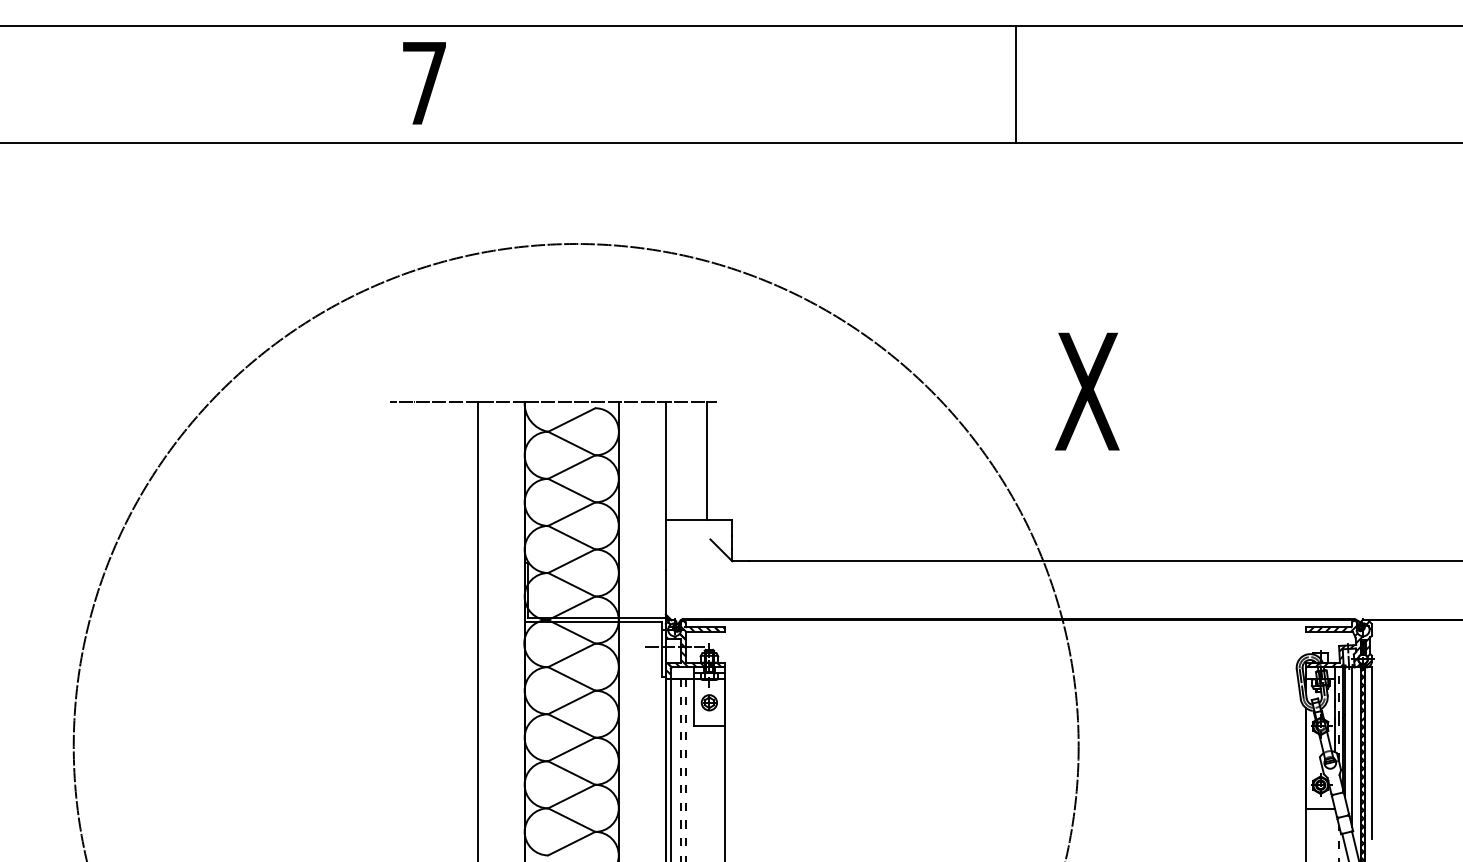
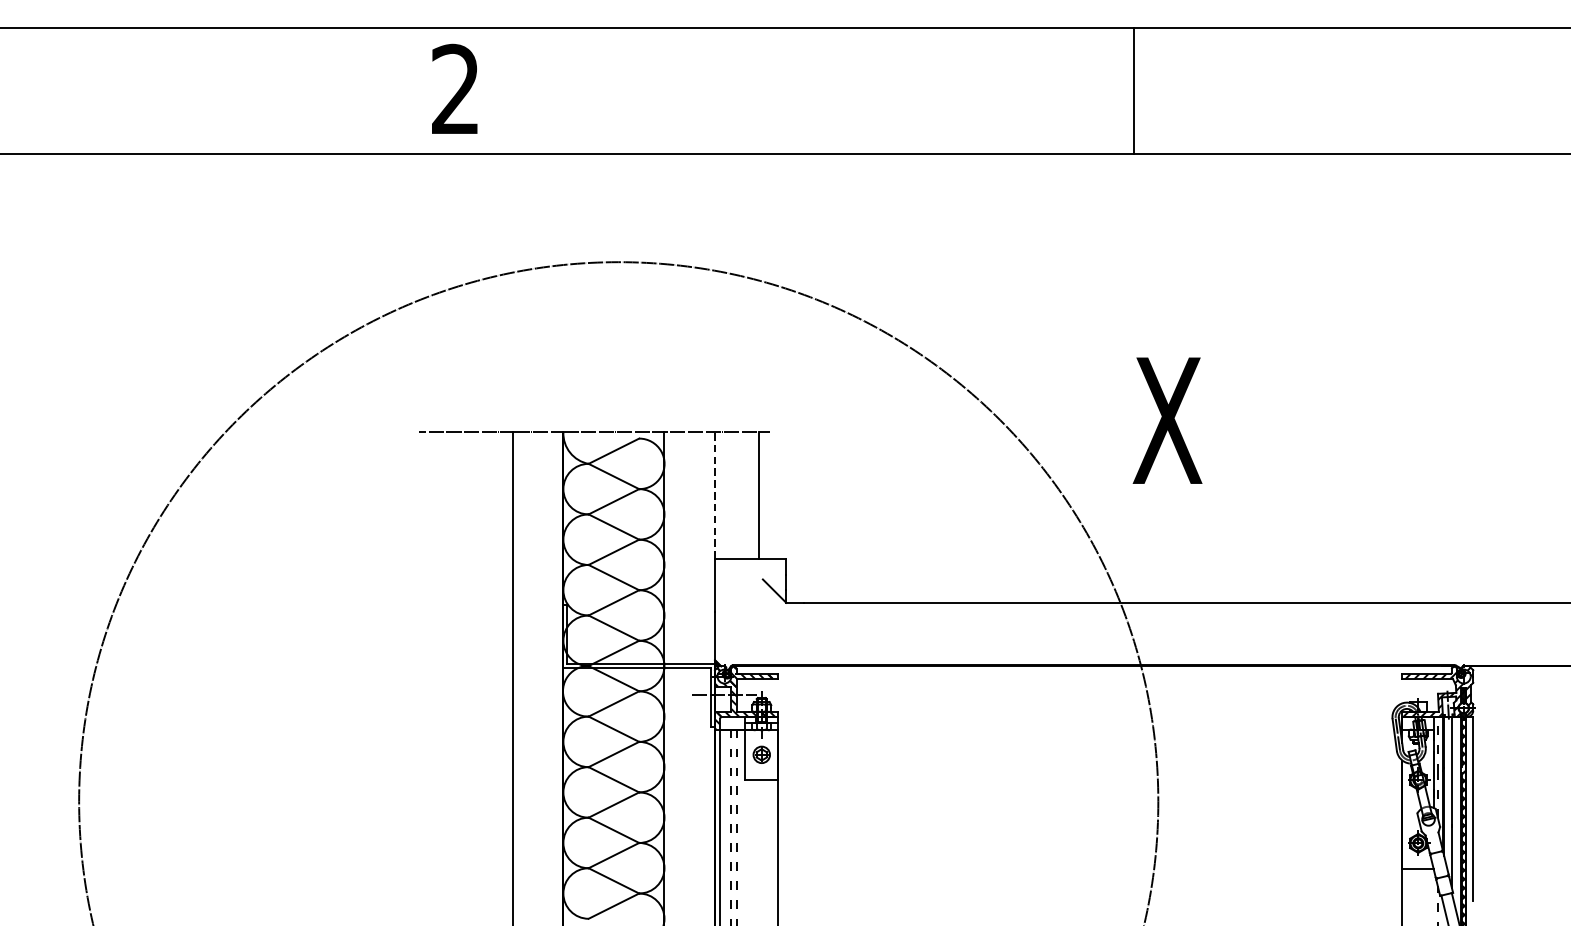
text: (423, 82) -> (454, 88), 7 -> 2
line: (1016, 84) -> (1134, 90), moved
line: (665, 461) -> (714, 495), solid -> dashed

